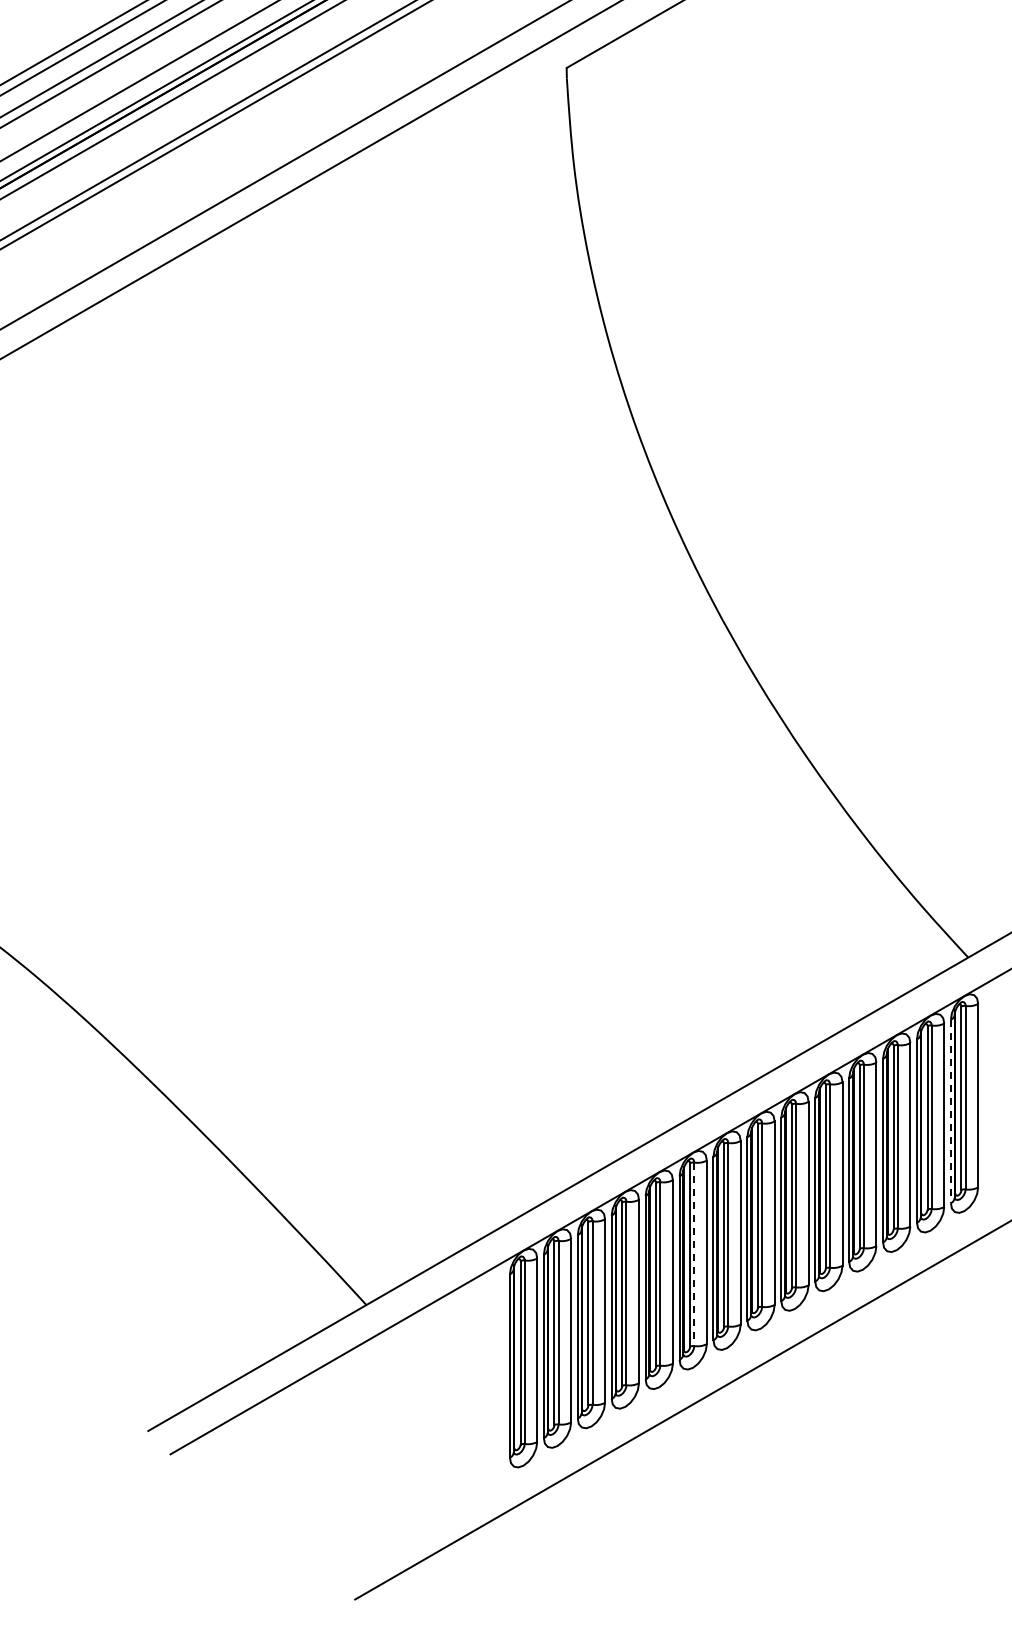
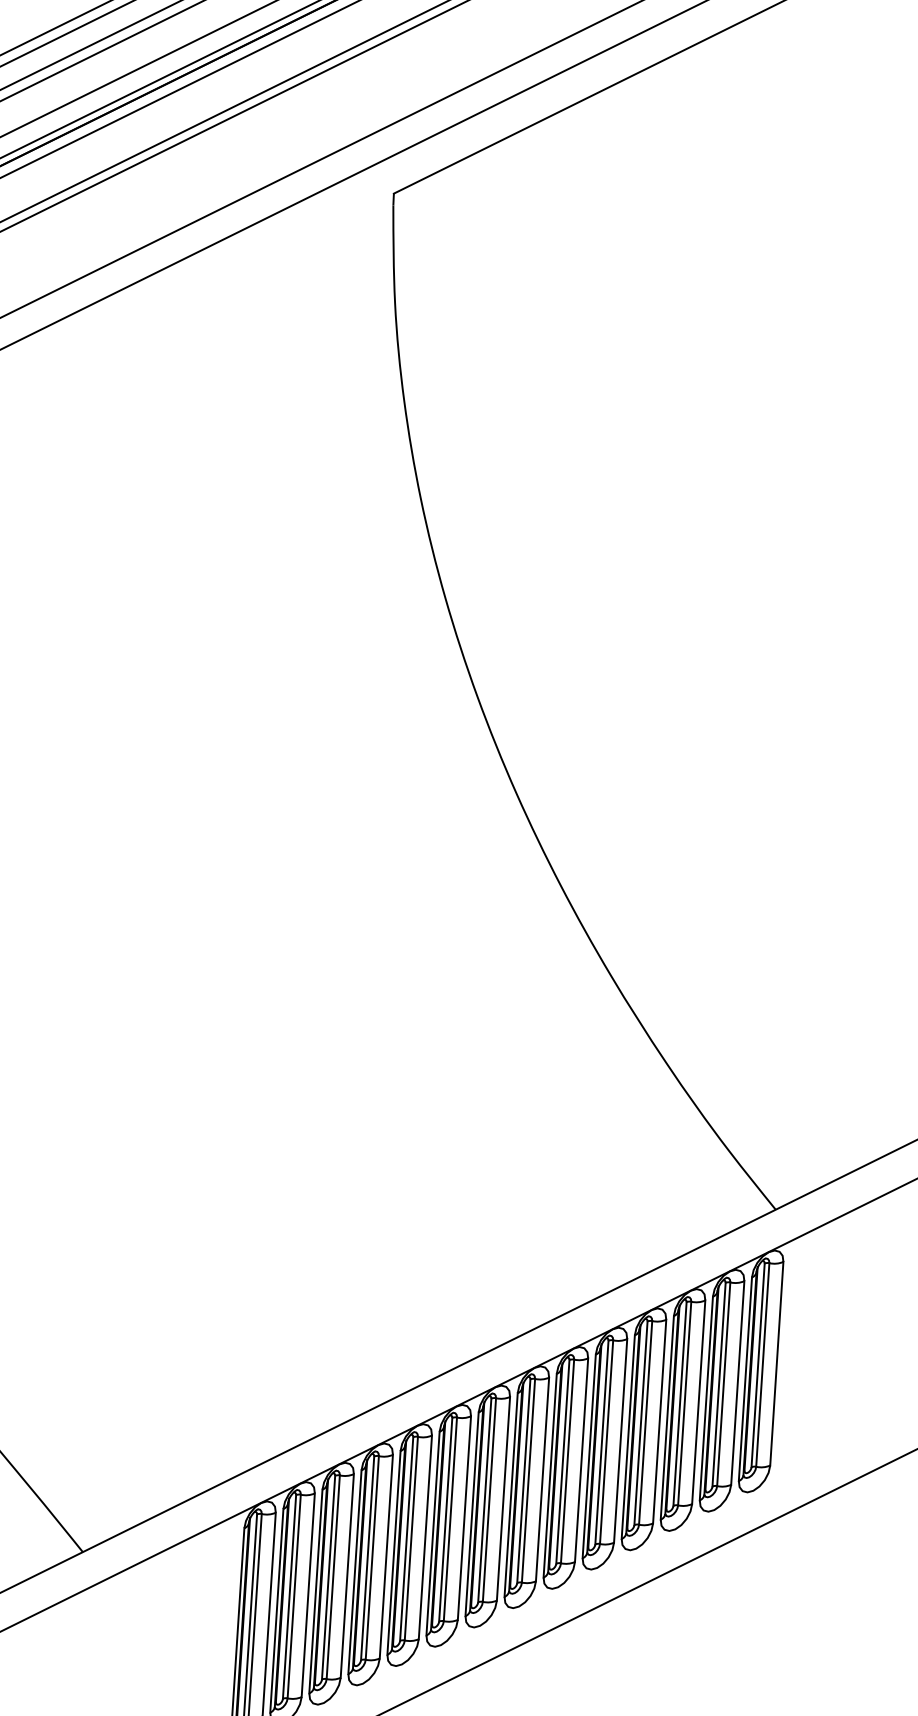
line: (950, 1111) -> (744, 1379), dashed -> solid
line: (694, 1254) -> (450, 1519), dashed -> solid

